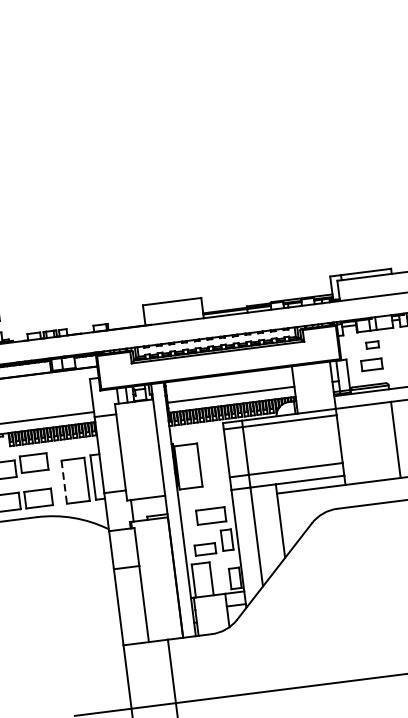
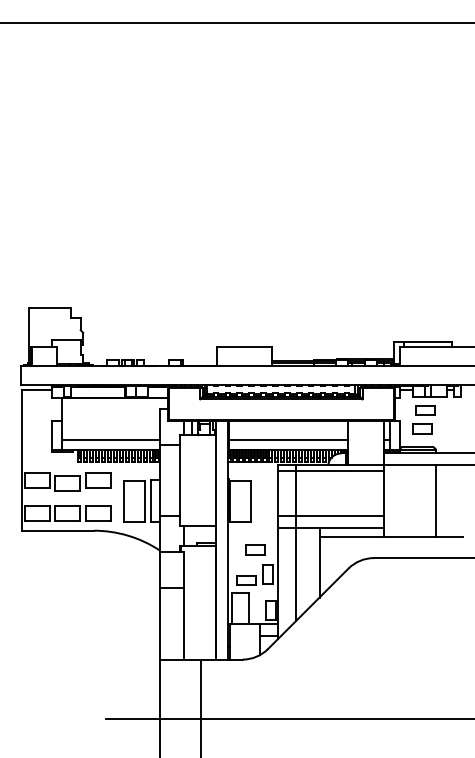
part: (372, 345) -> (425, 410), size x1.67
line: (64, 483) -> (123, 502), dashed -> solid
part: (210, 515) -> (255, 549), size x0.71

